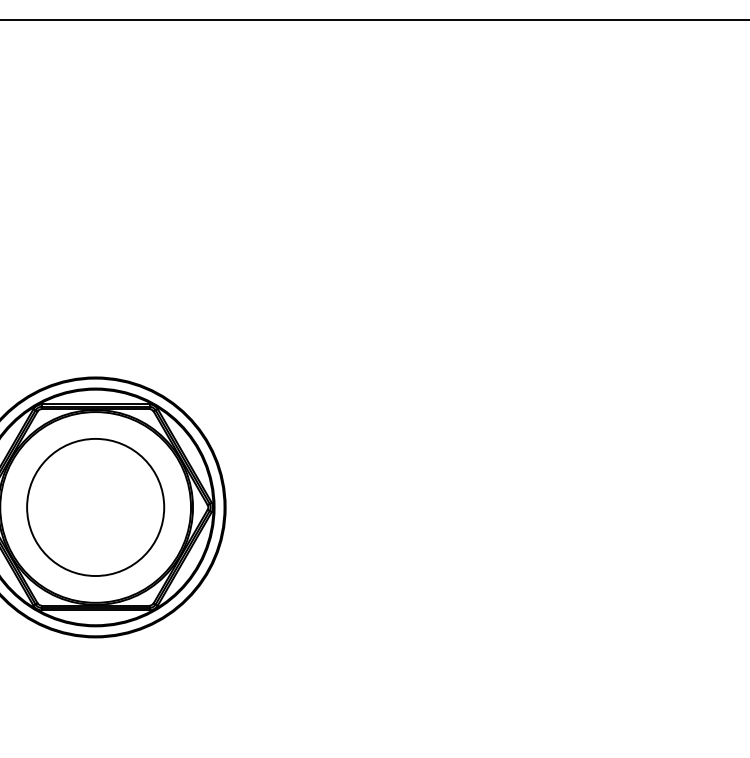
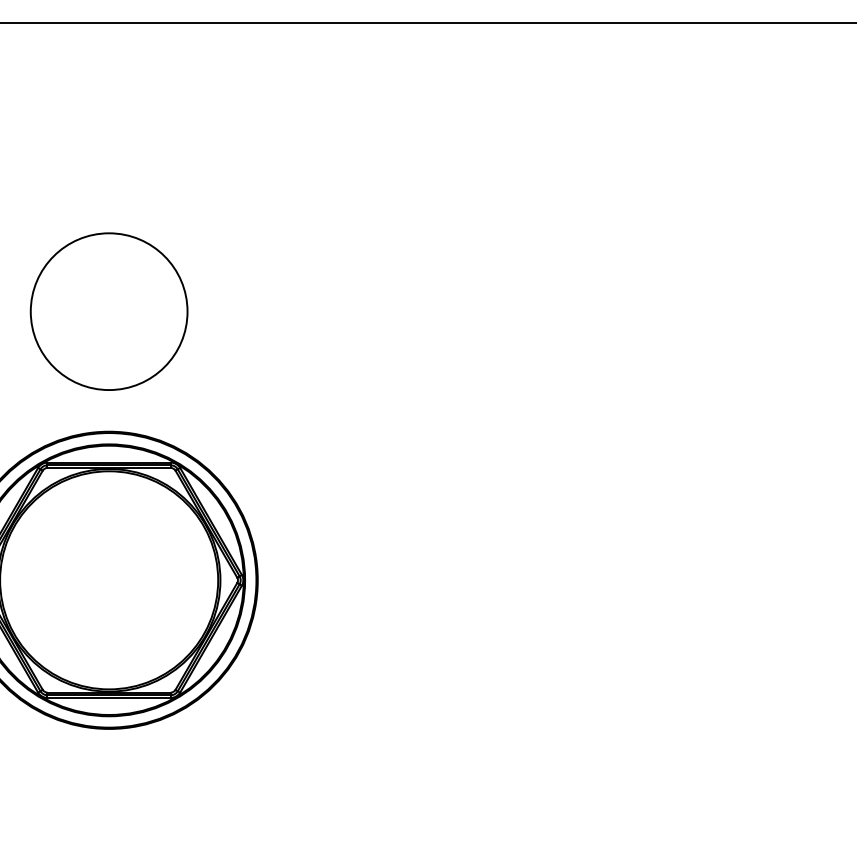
circle: (95, 507) -> (108, 311), moved

